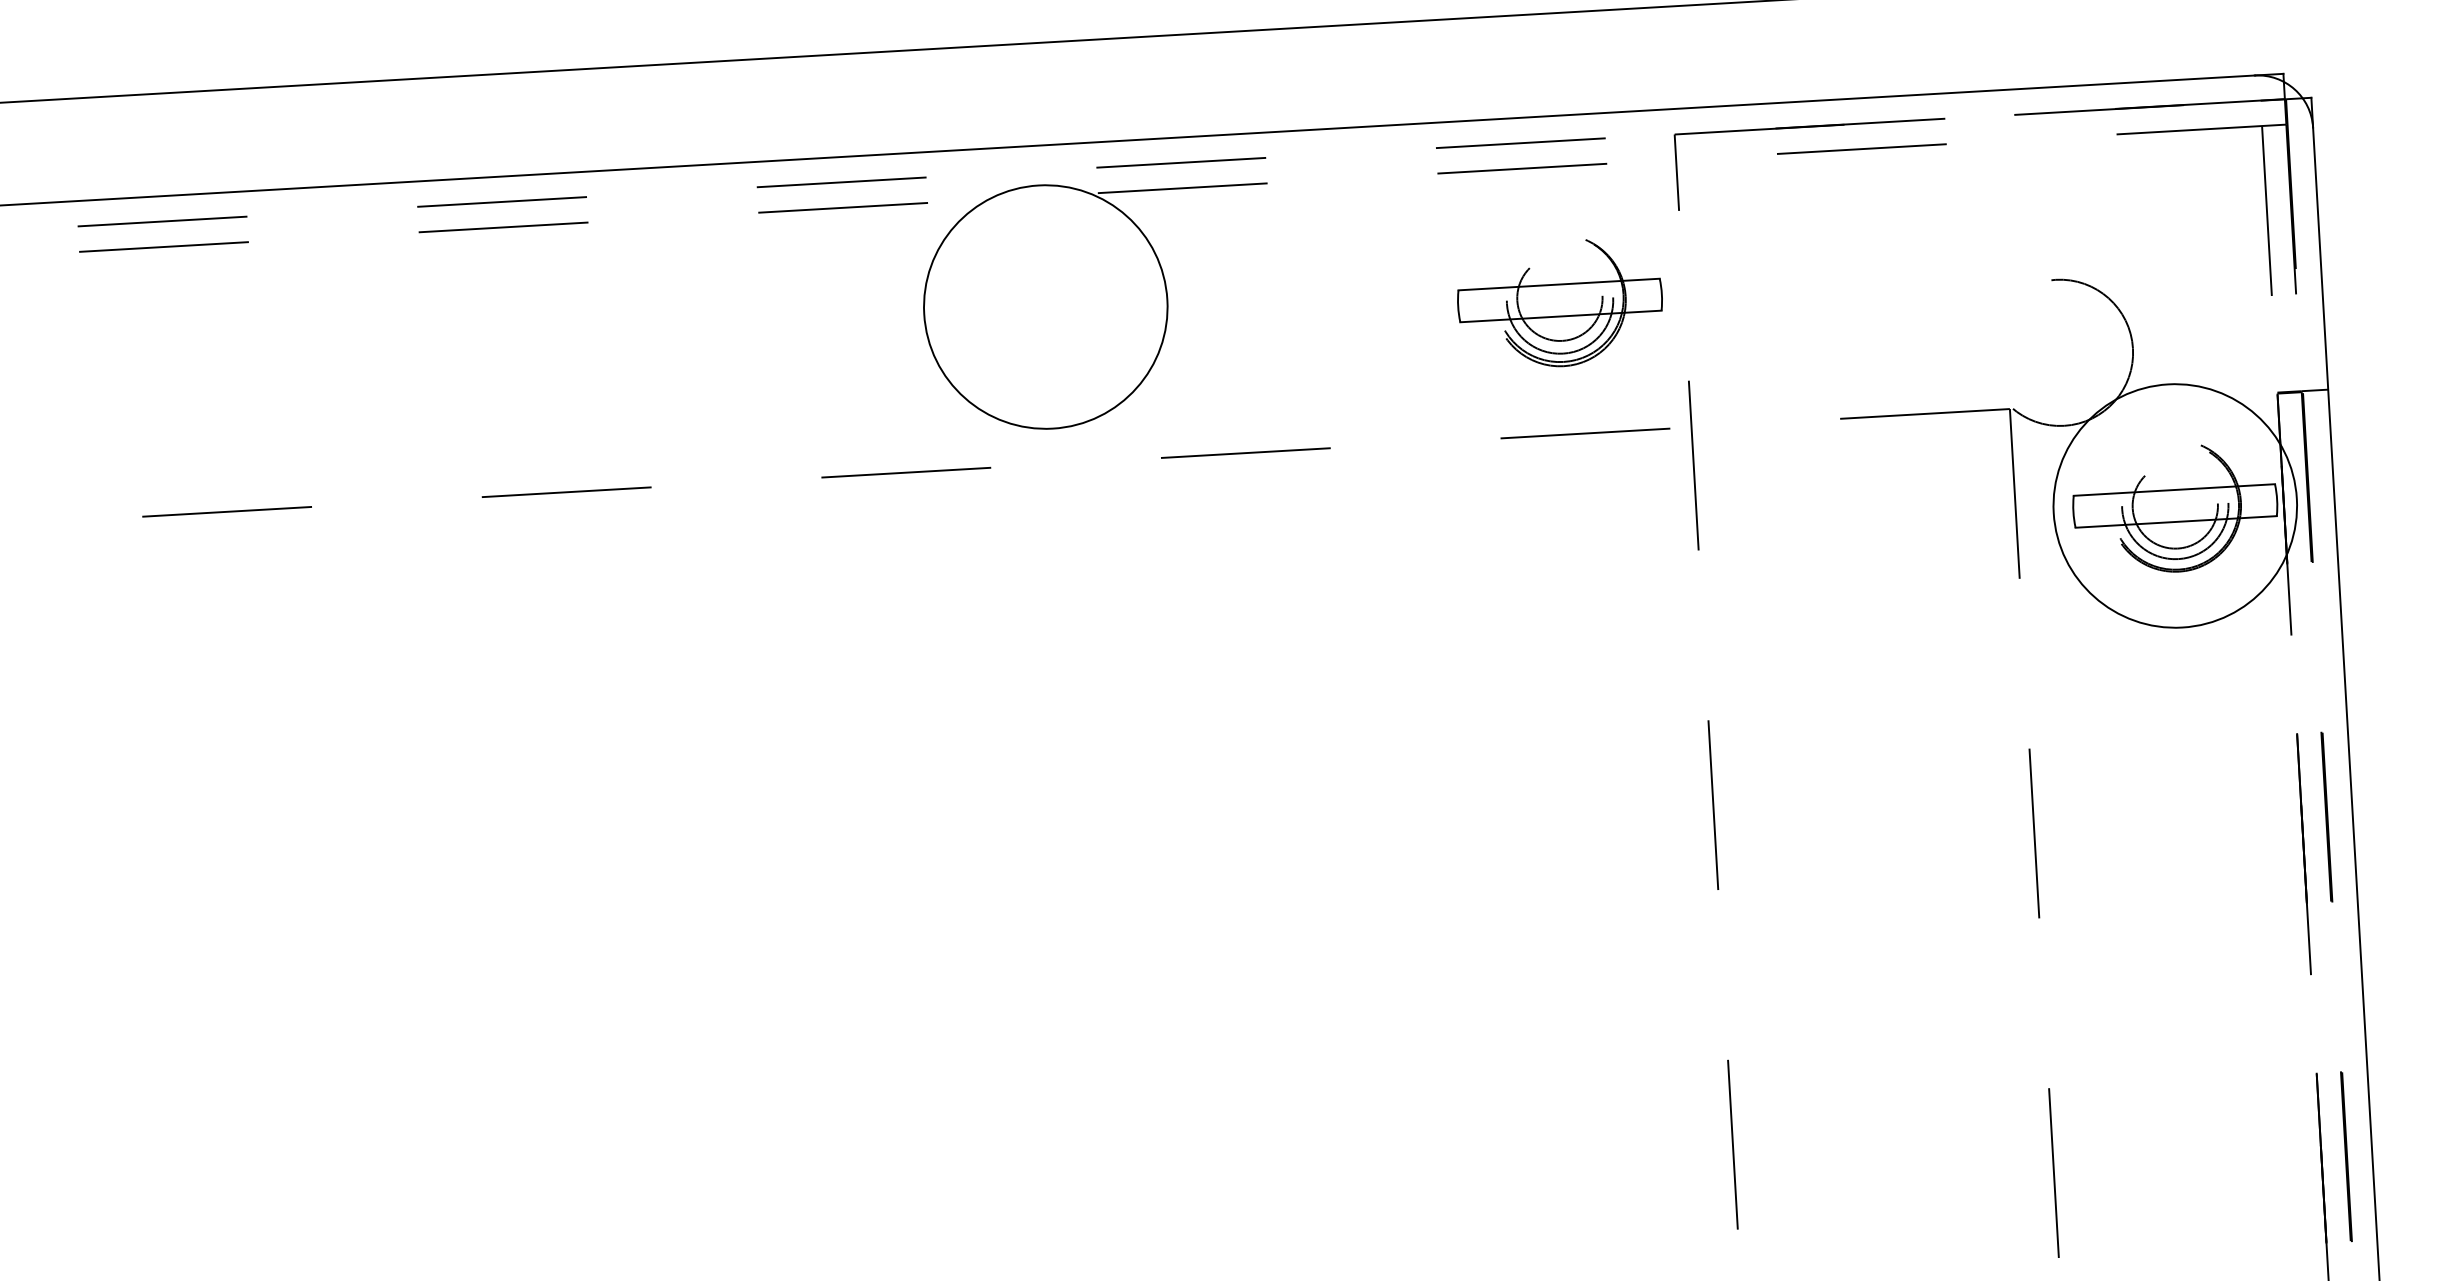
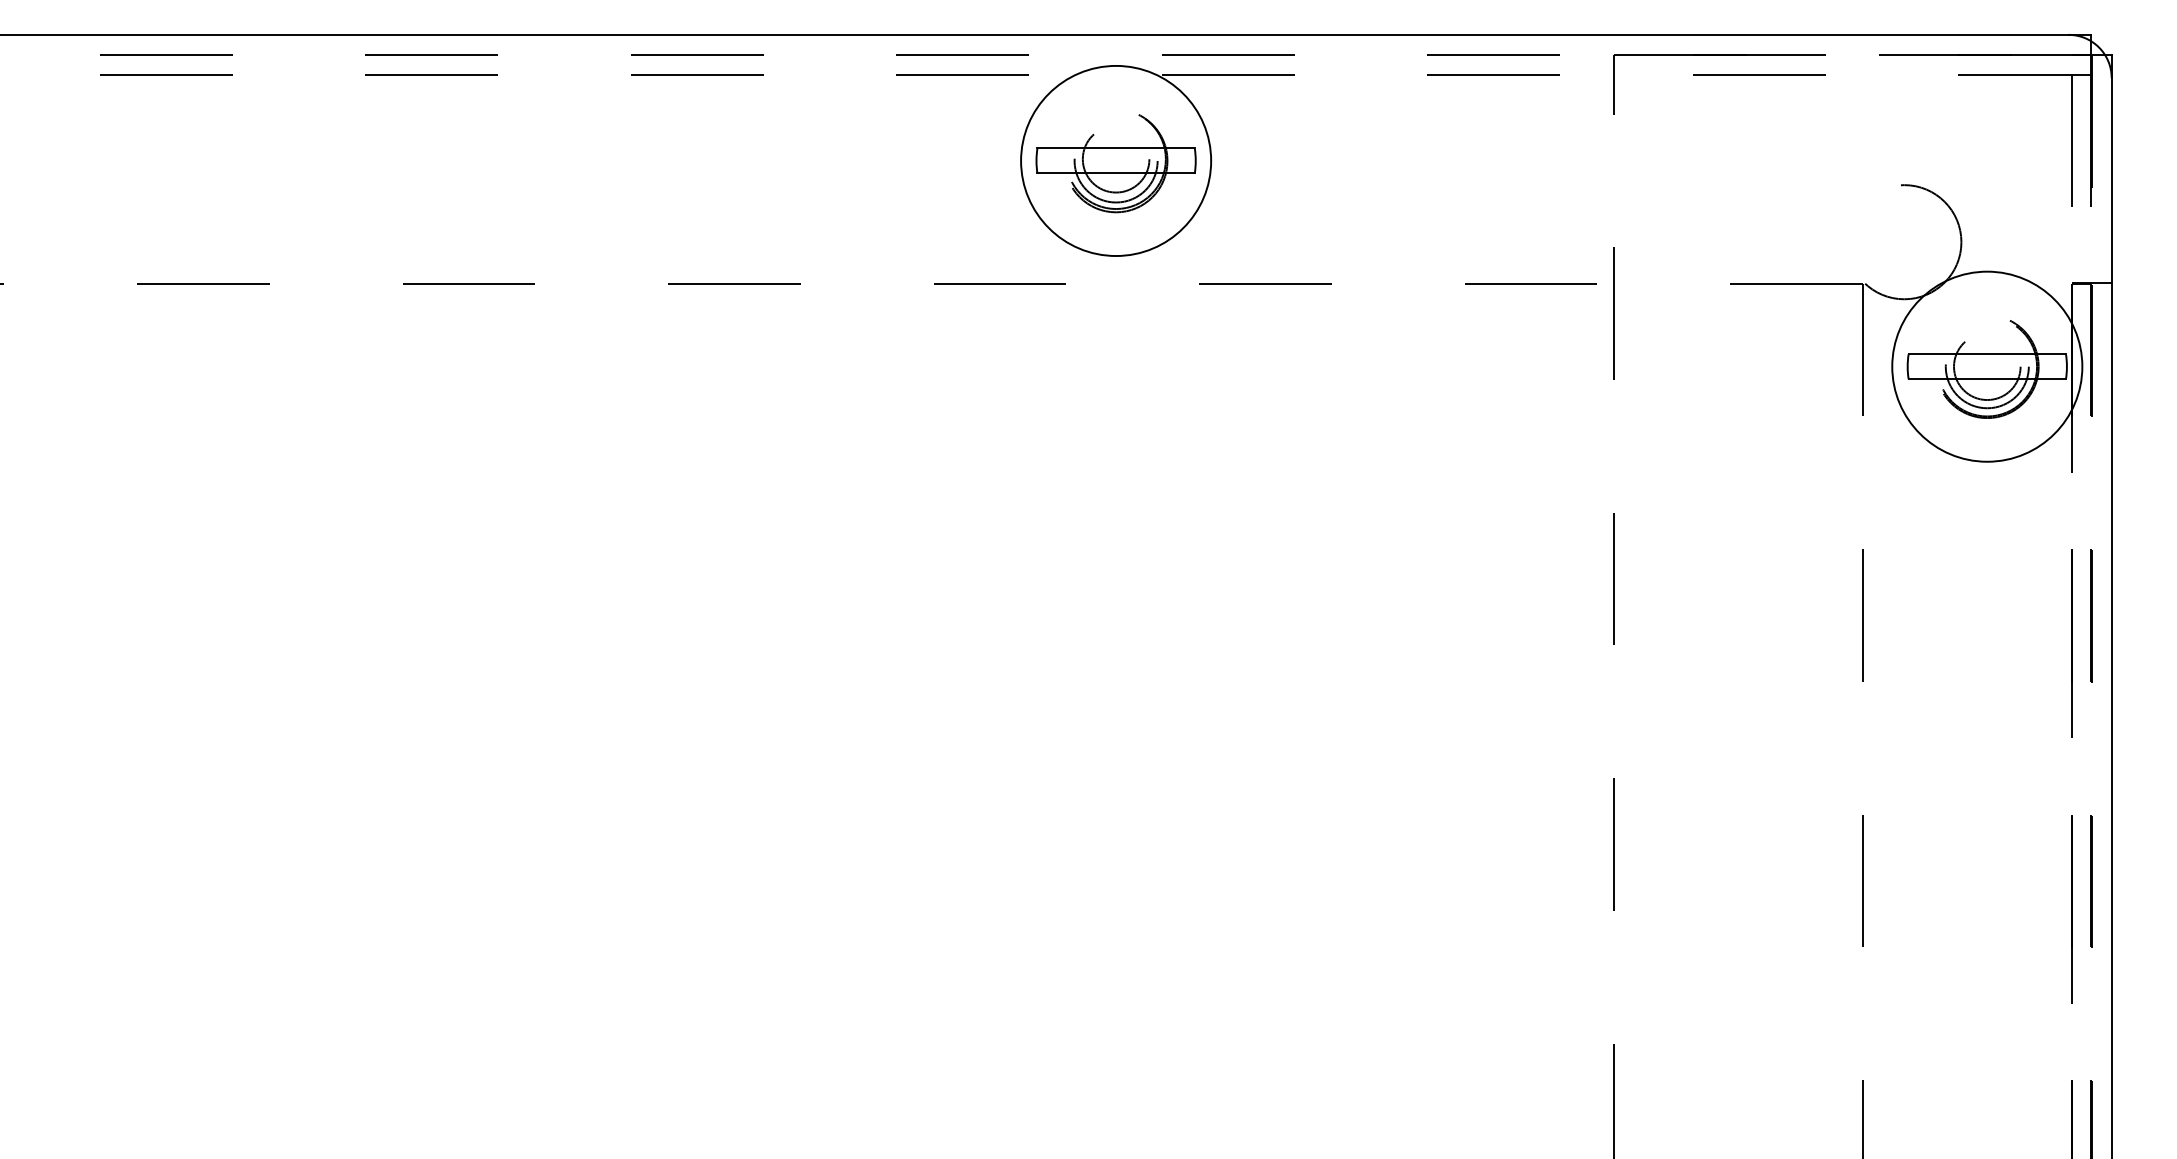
part: (1559, 303) -> (1115, 163), moved

